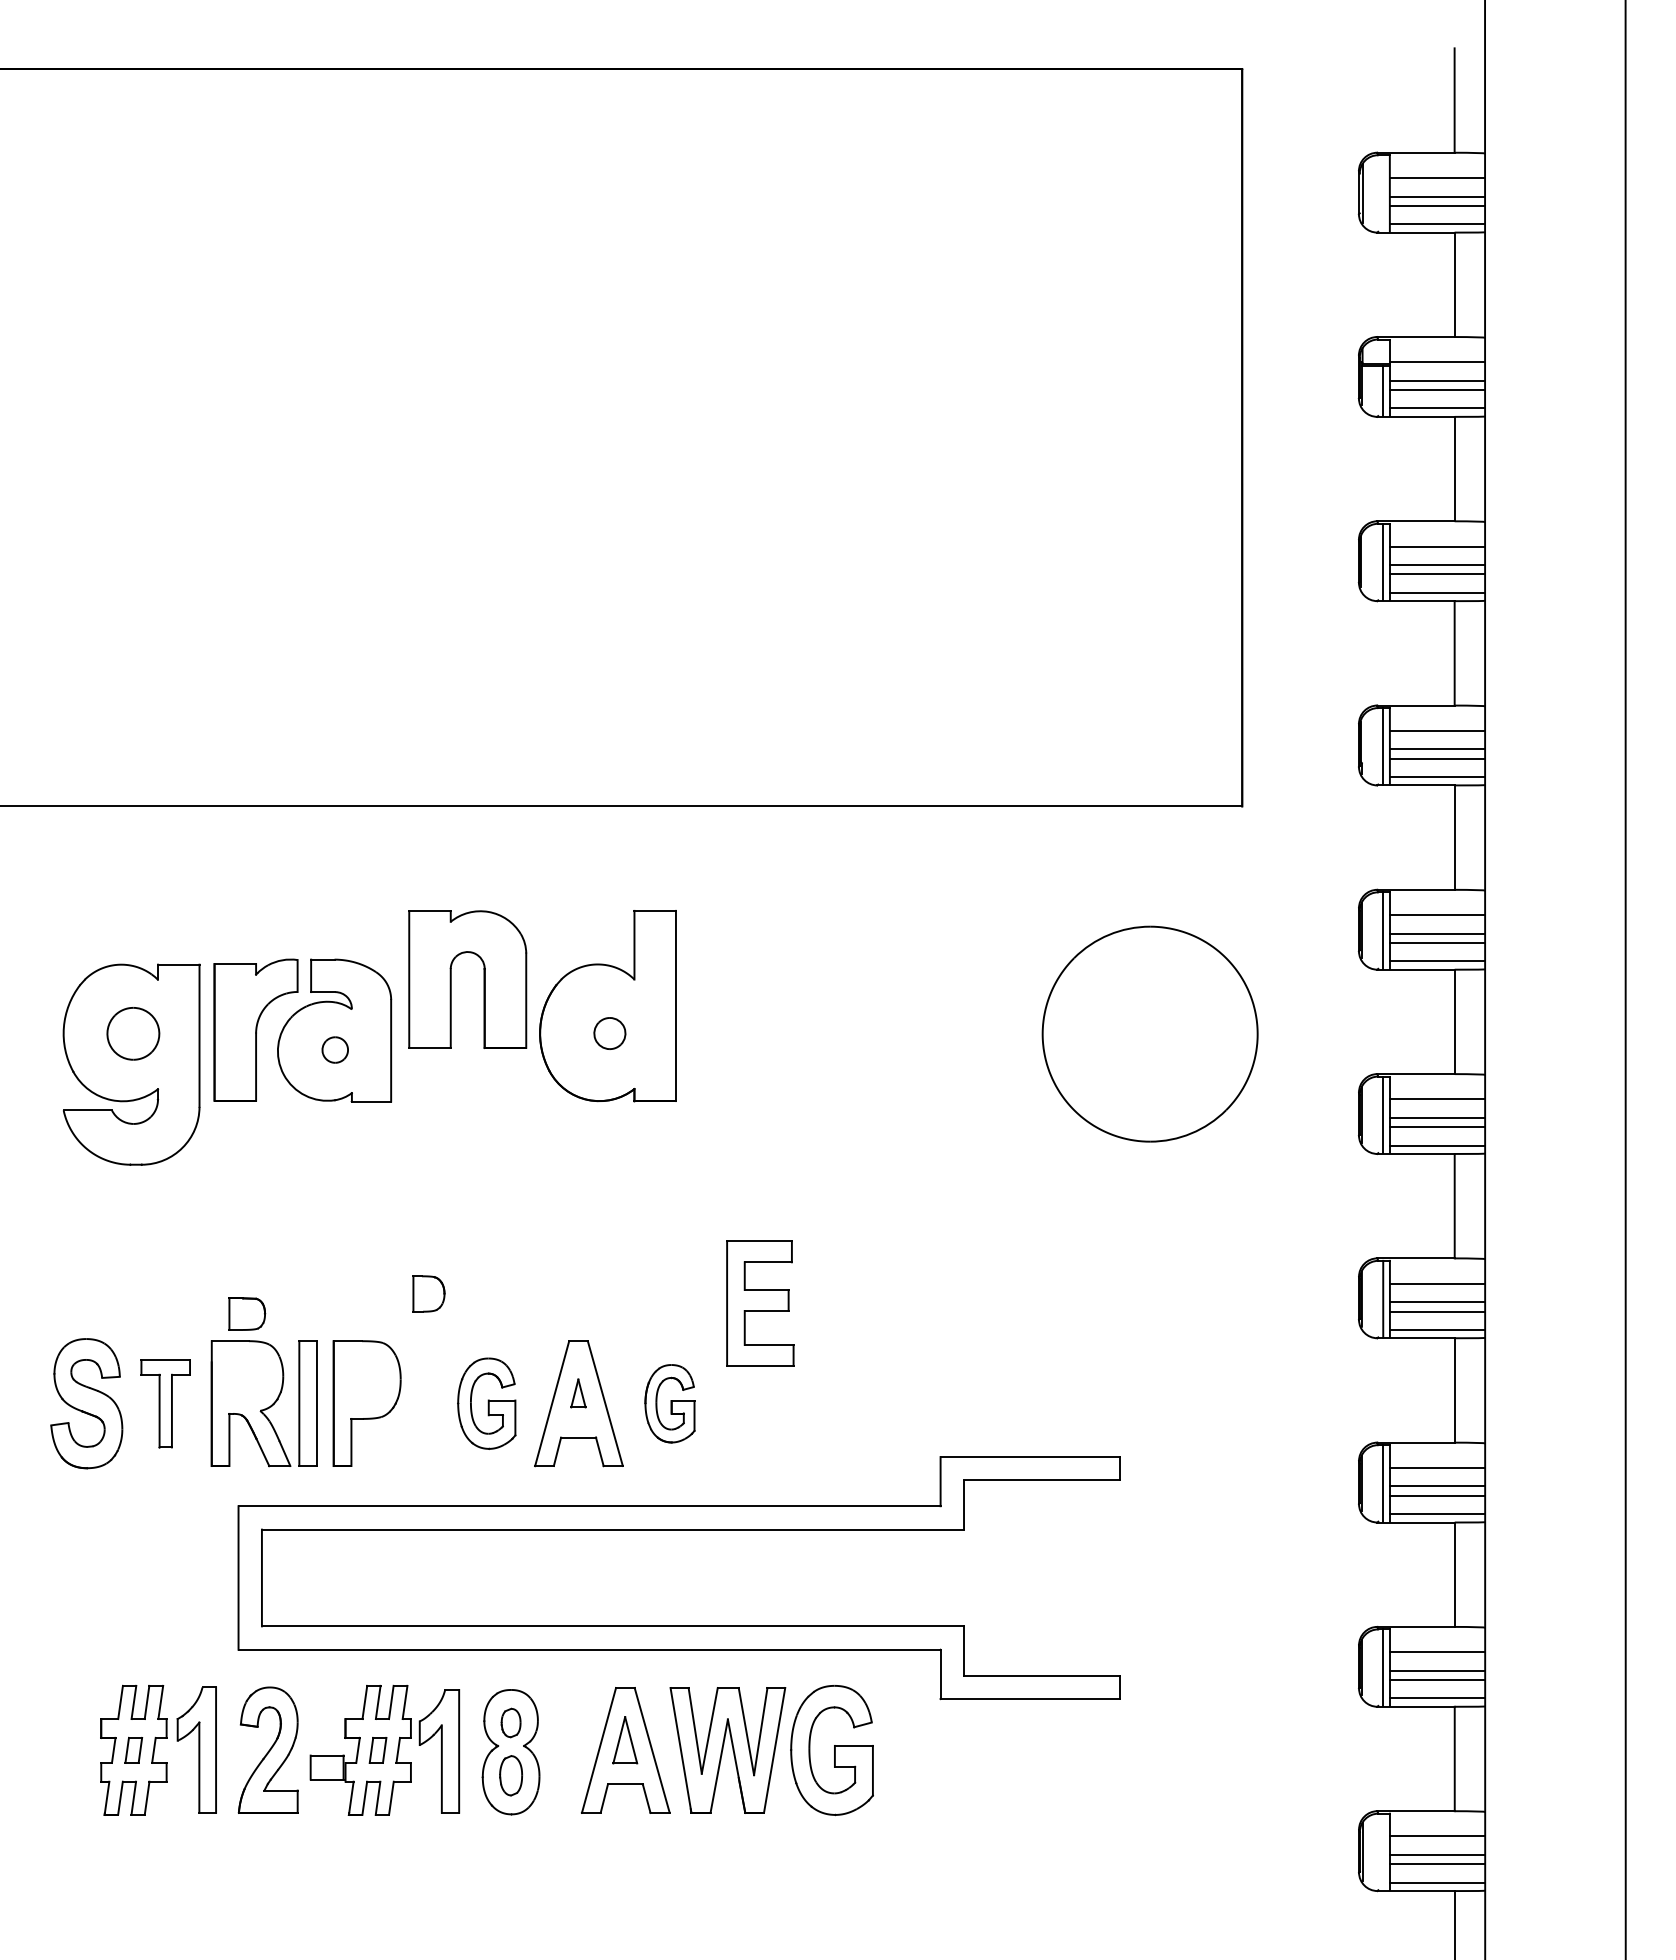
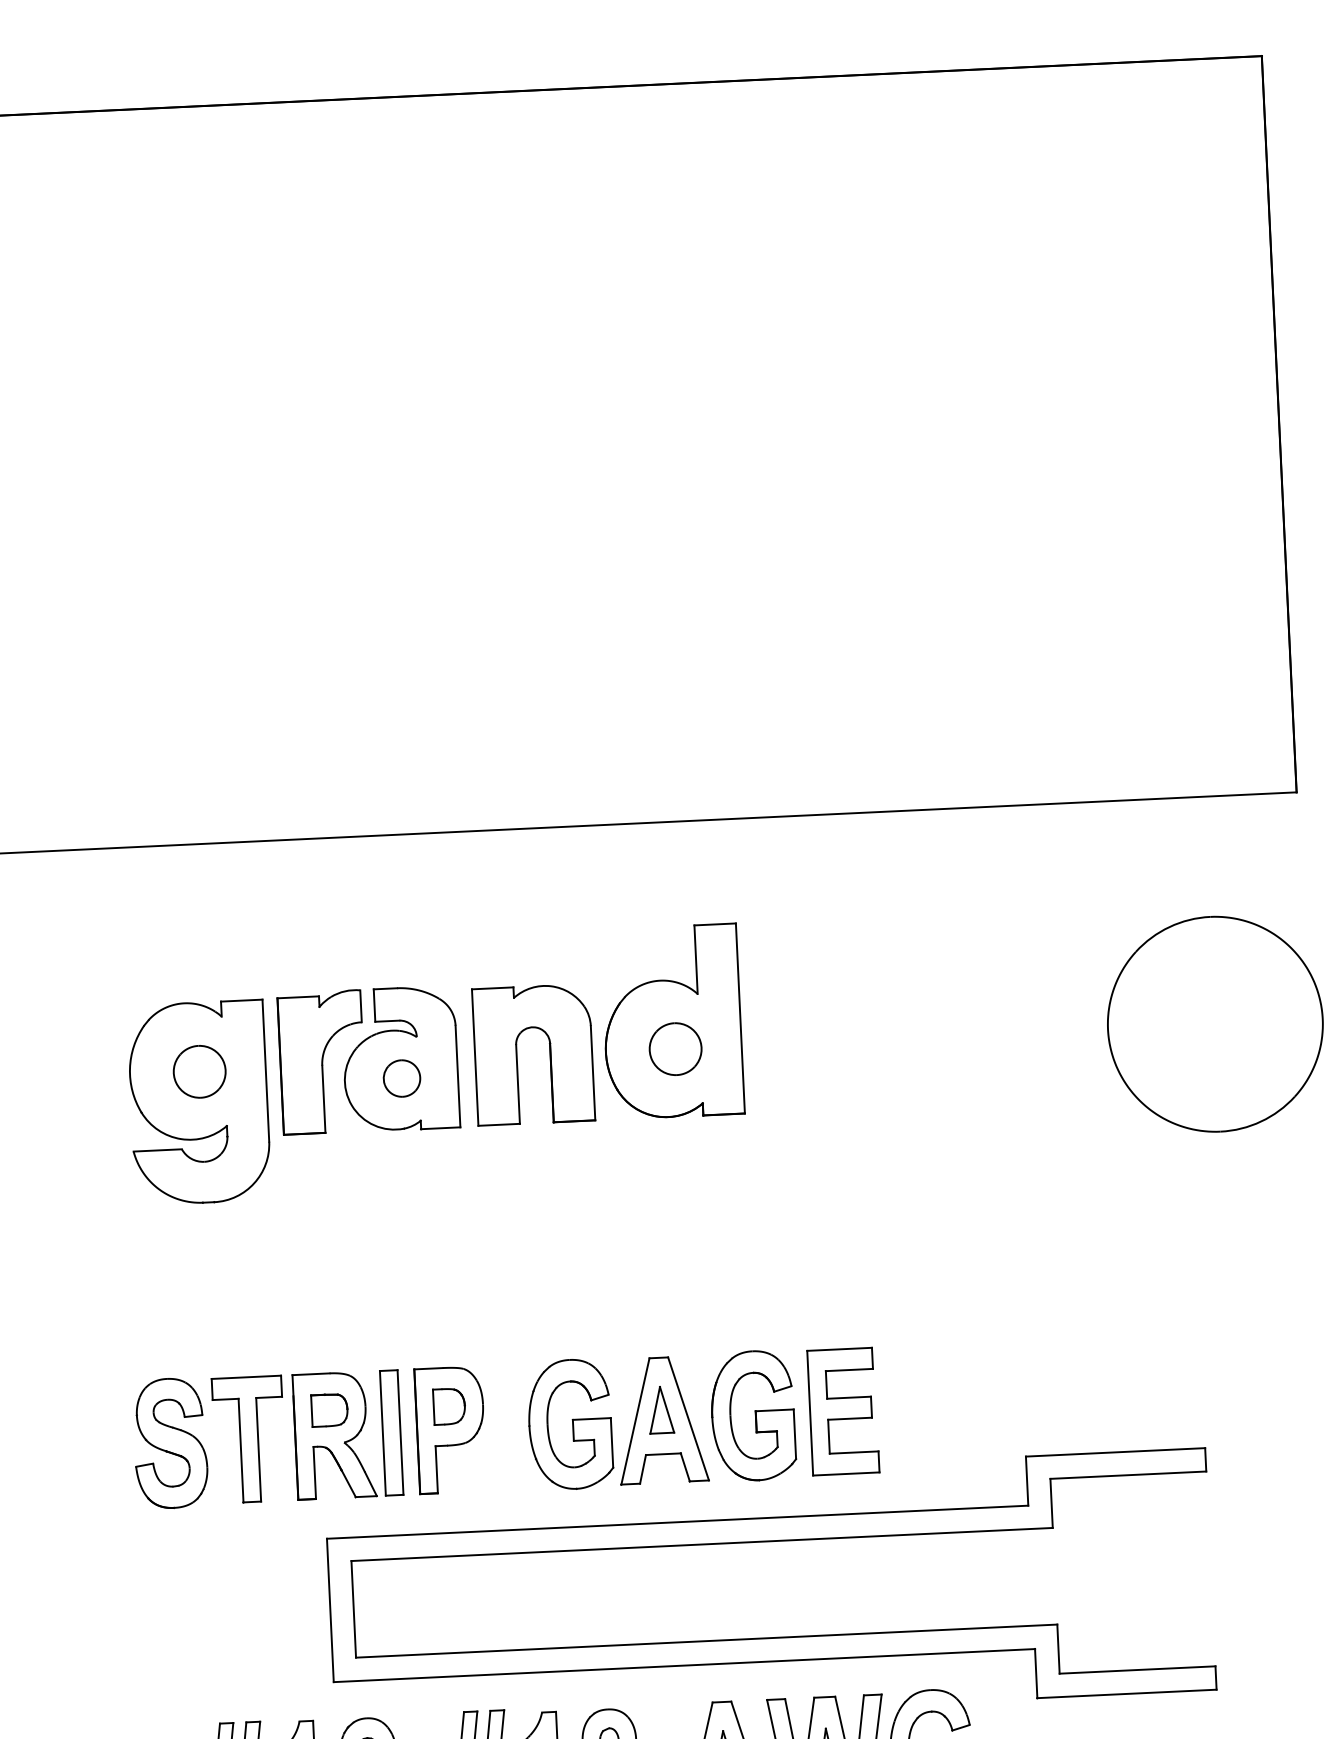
part: (451, 979) -> (517, 1055), moved
part: (609, 1033) -> (675, 1049), size x1.67
part: (335, 1049) -> (402, 1077), size x1.43
part: (428, 1293) -> (448, 1406), moved
part: (760, 1303) -> (843, 1411), moved
part: (247, 1313) -> (329, 1409), moved
part: (578, 1393) -> (661, 1410), size x1.67
part: (165, 1403) -> (249, 1439), size x1.43
part: (486, 1403) -> (569, 1424), size x1.43
part: (669, 1403) -> (752, 1415), size x1.67

